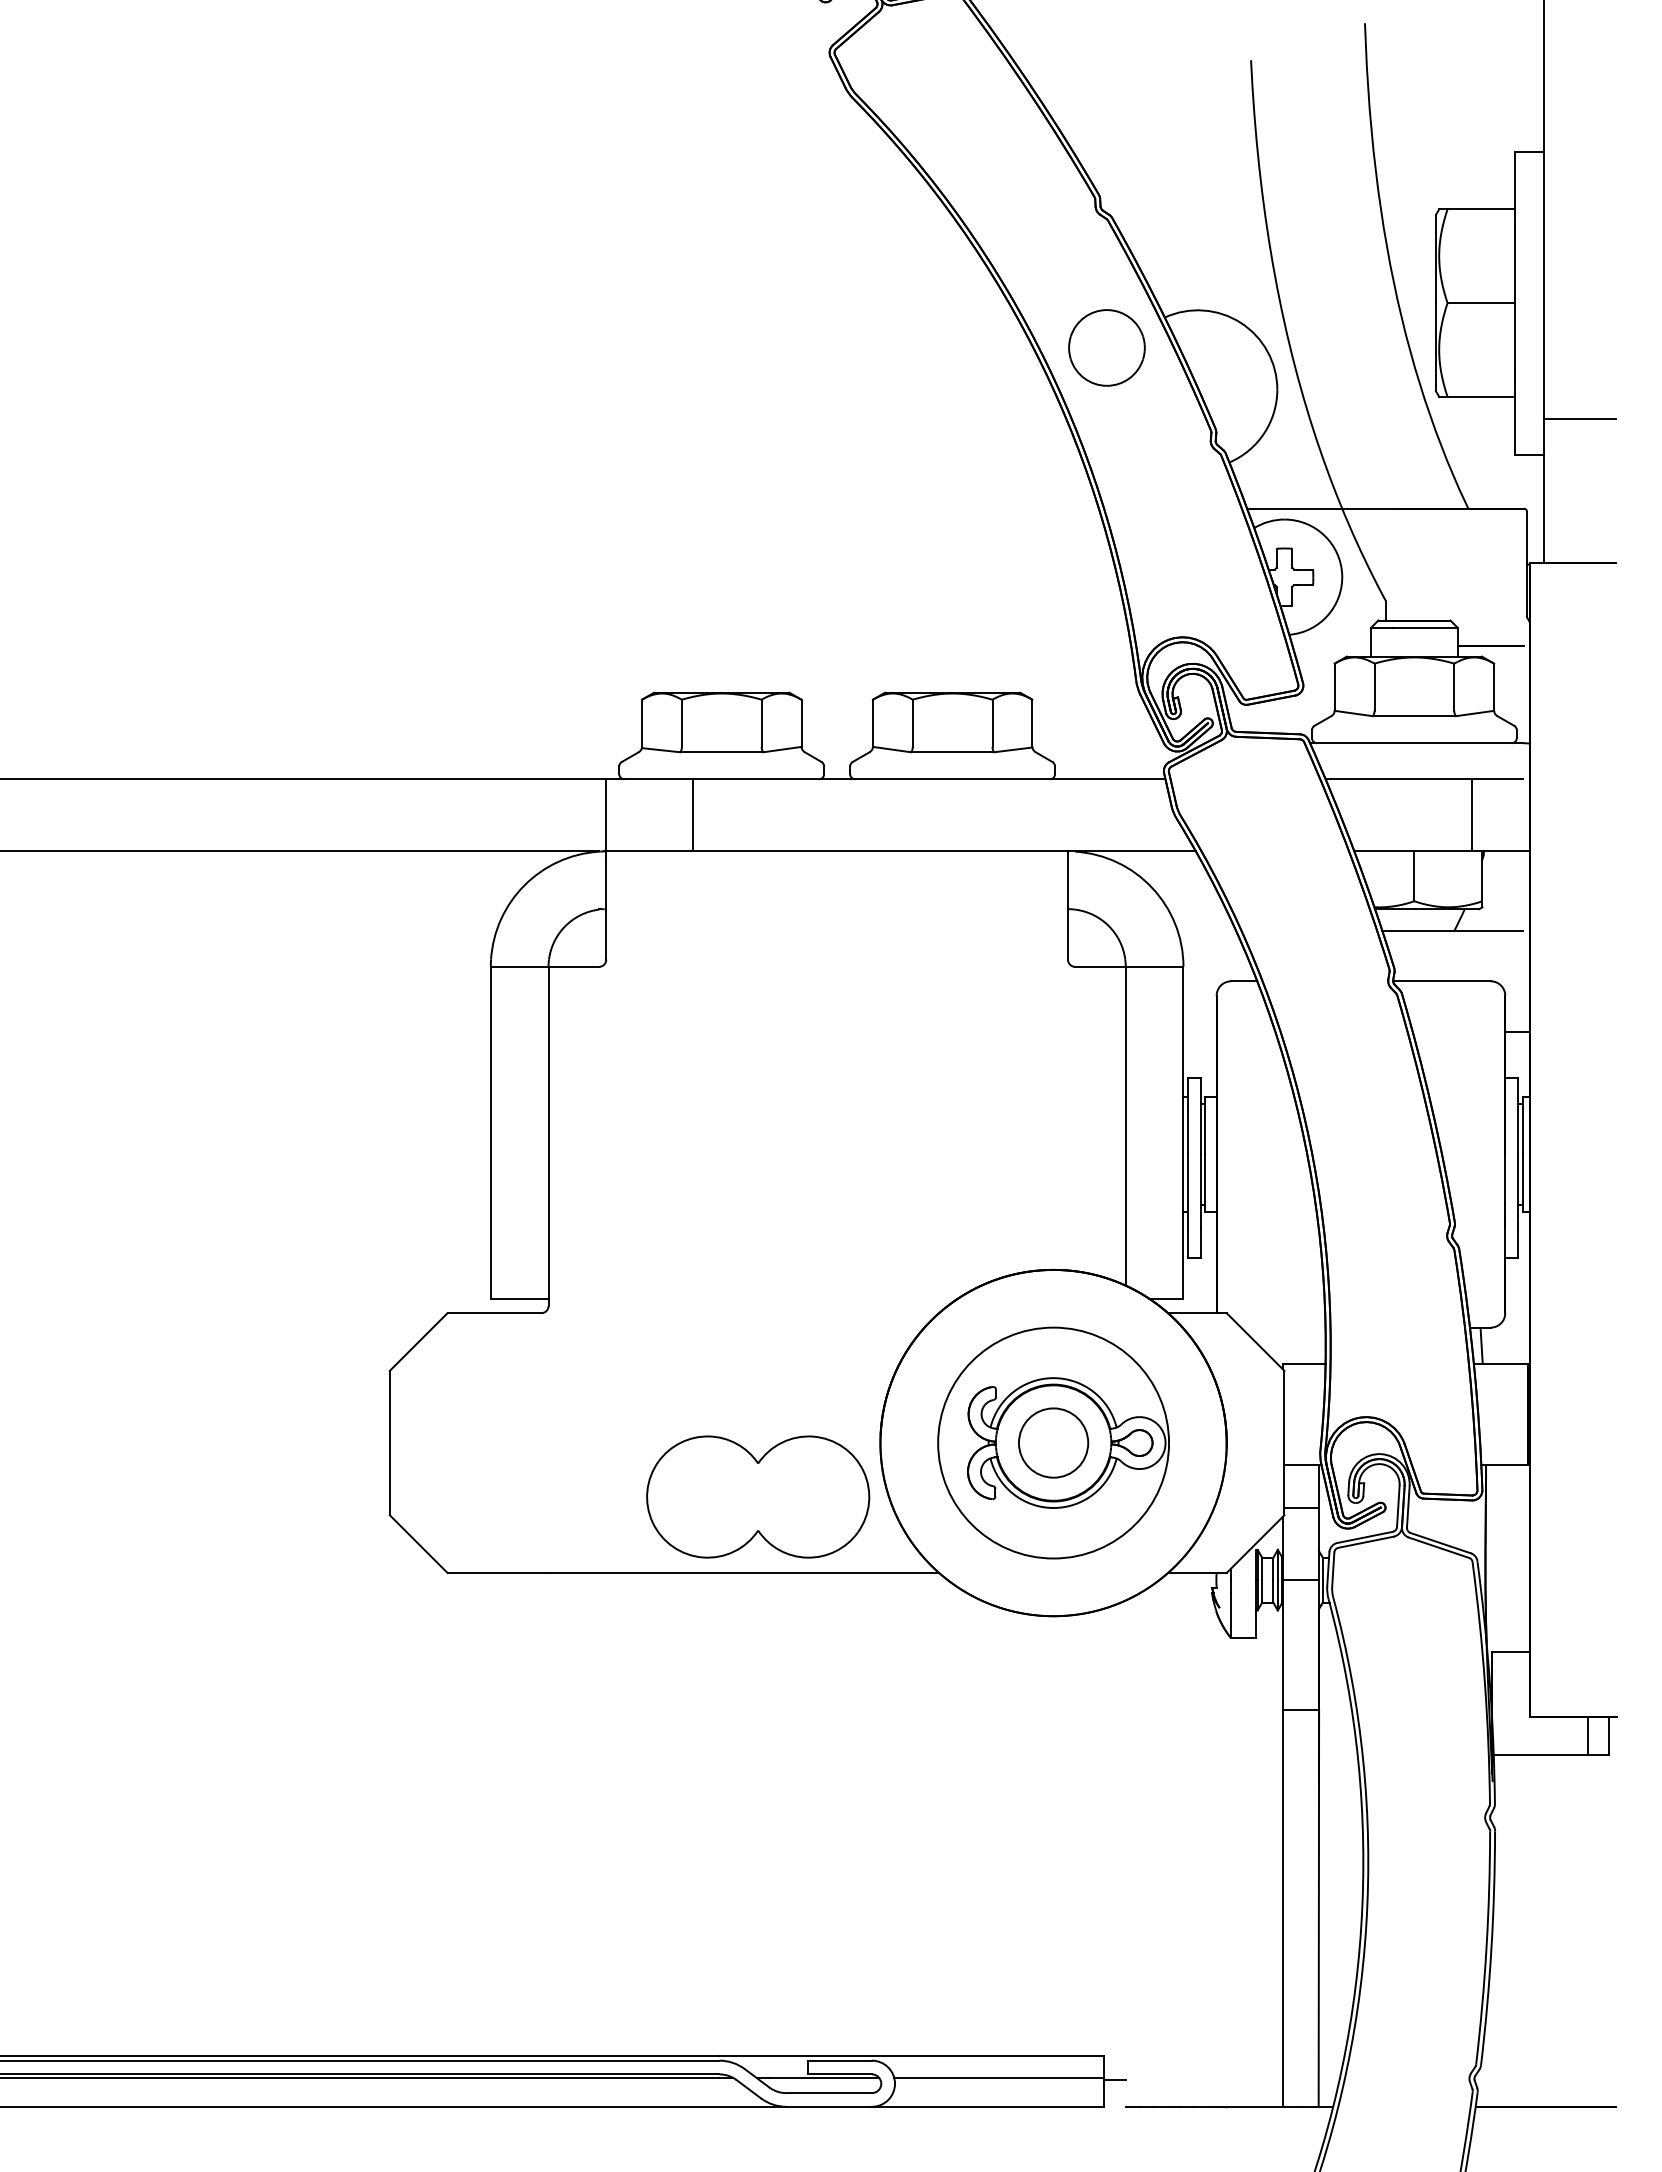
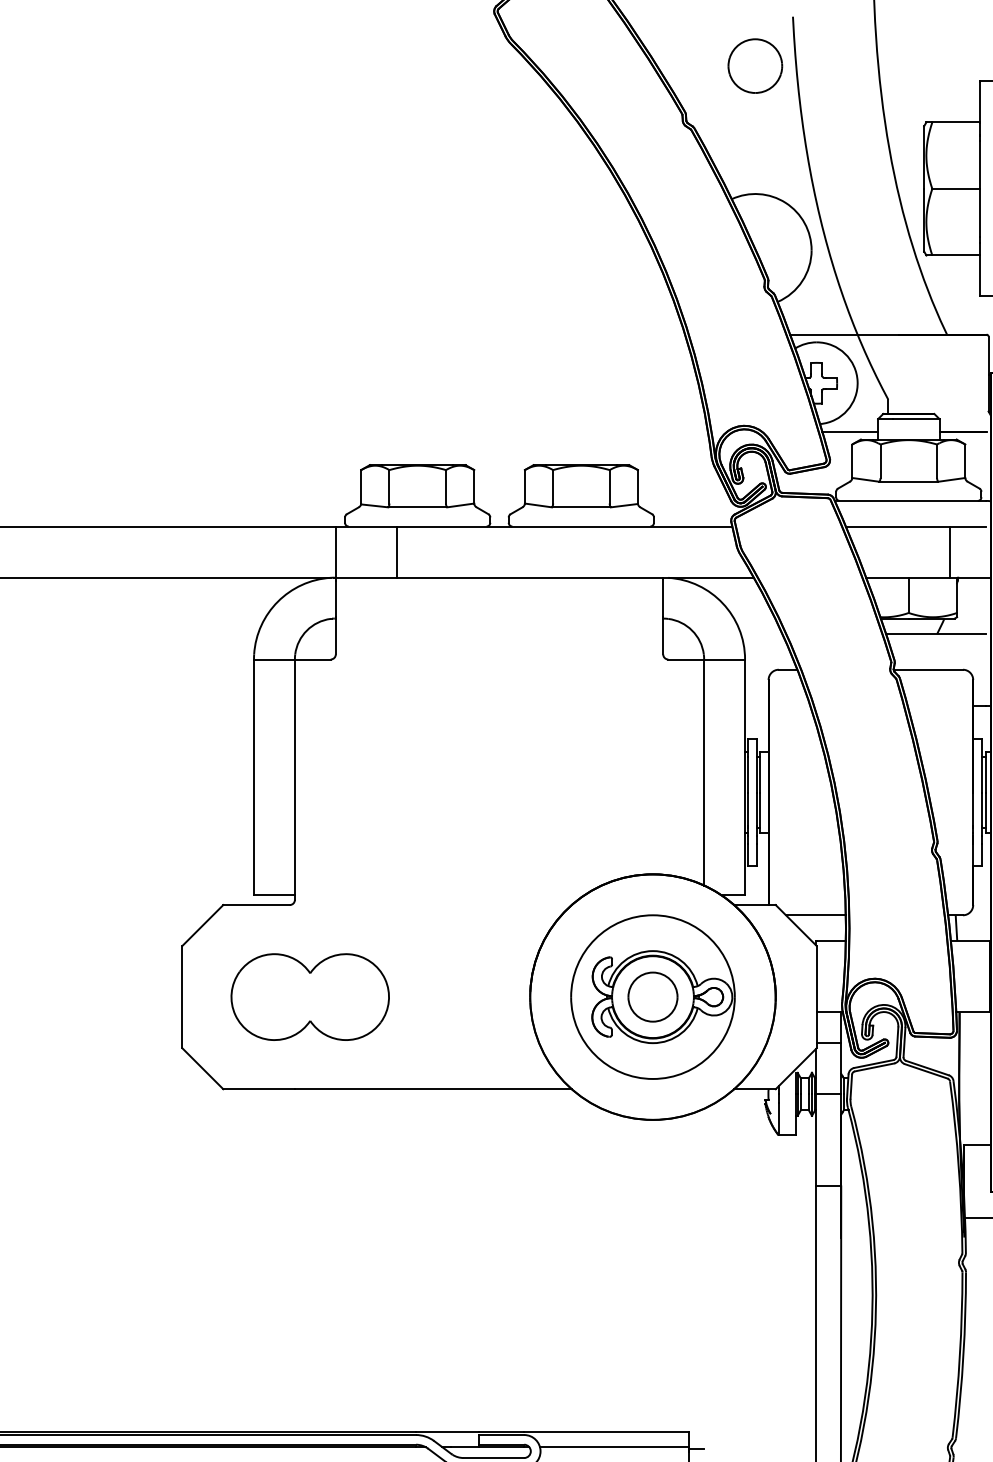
part: (1106, 347) -> (755, 65), moved
line: (1331, 645) -> (850, 431), added
line: (1283, 1327) -> (815, 915), added
part: (758, 1496) -> (310, 996), moved

